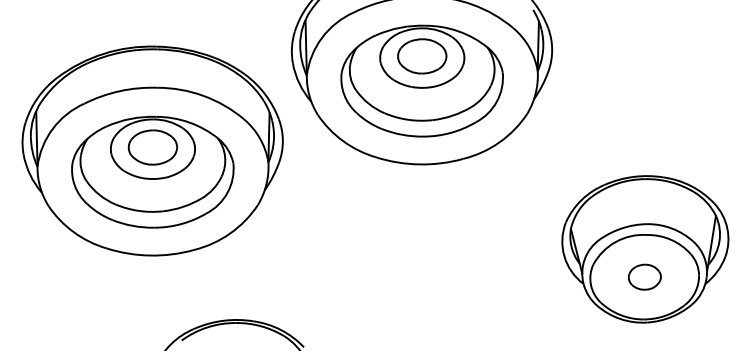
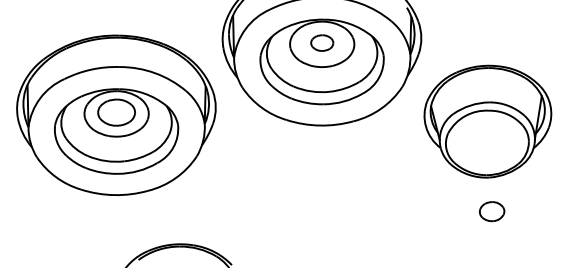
part: (422, 56) -> (322, 43), size x0.6
part: (645, 249) -> (488, 121), moved

